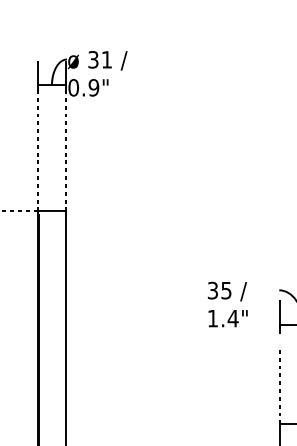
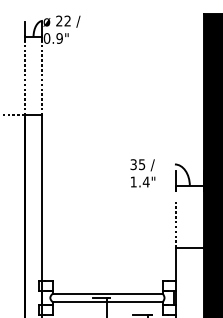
text: (100, 58) -> (63, 20), 31 -> 22

